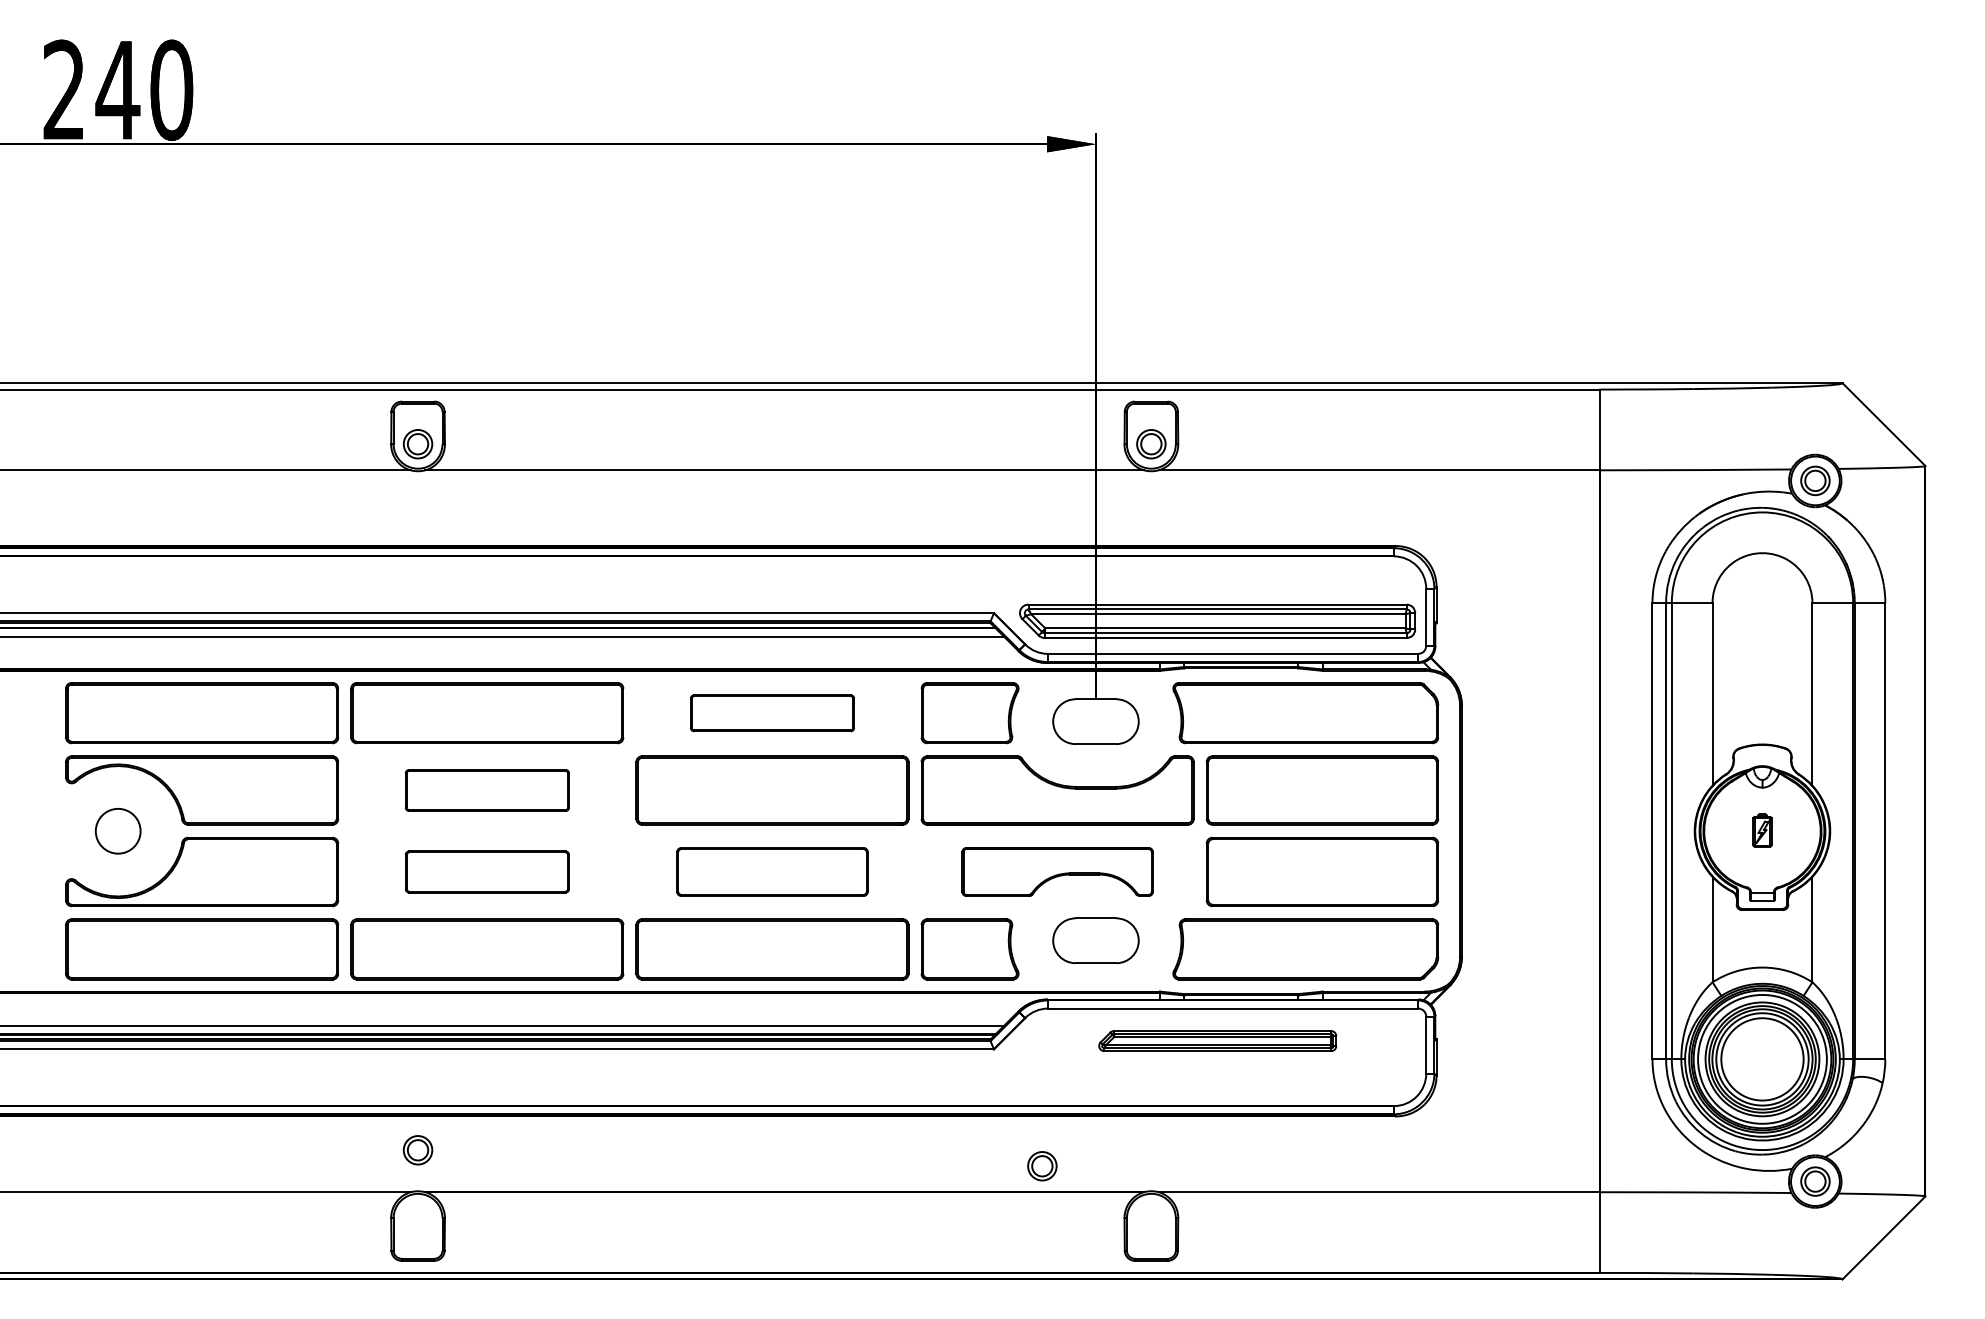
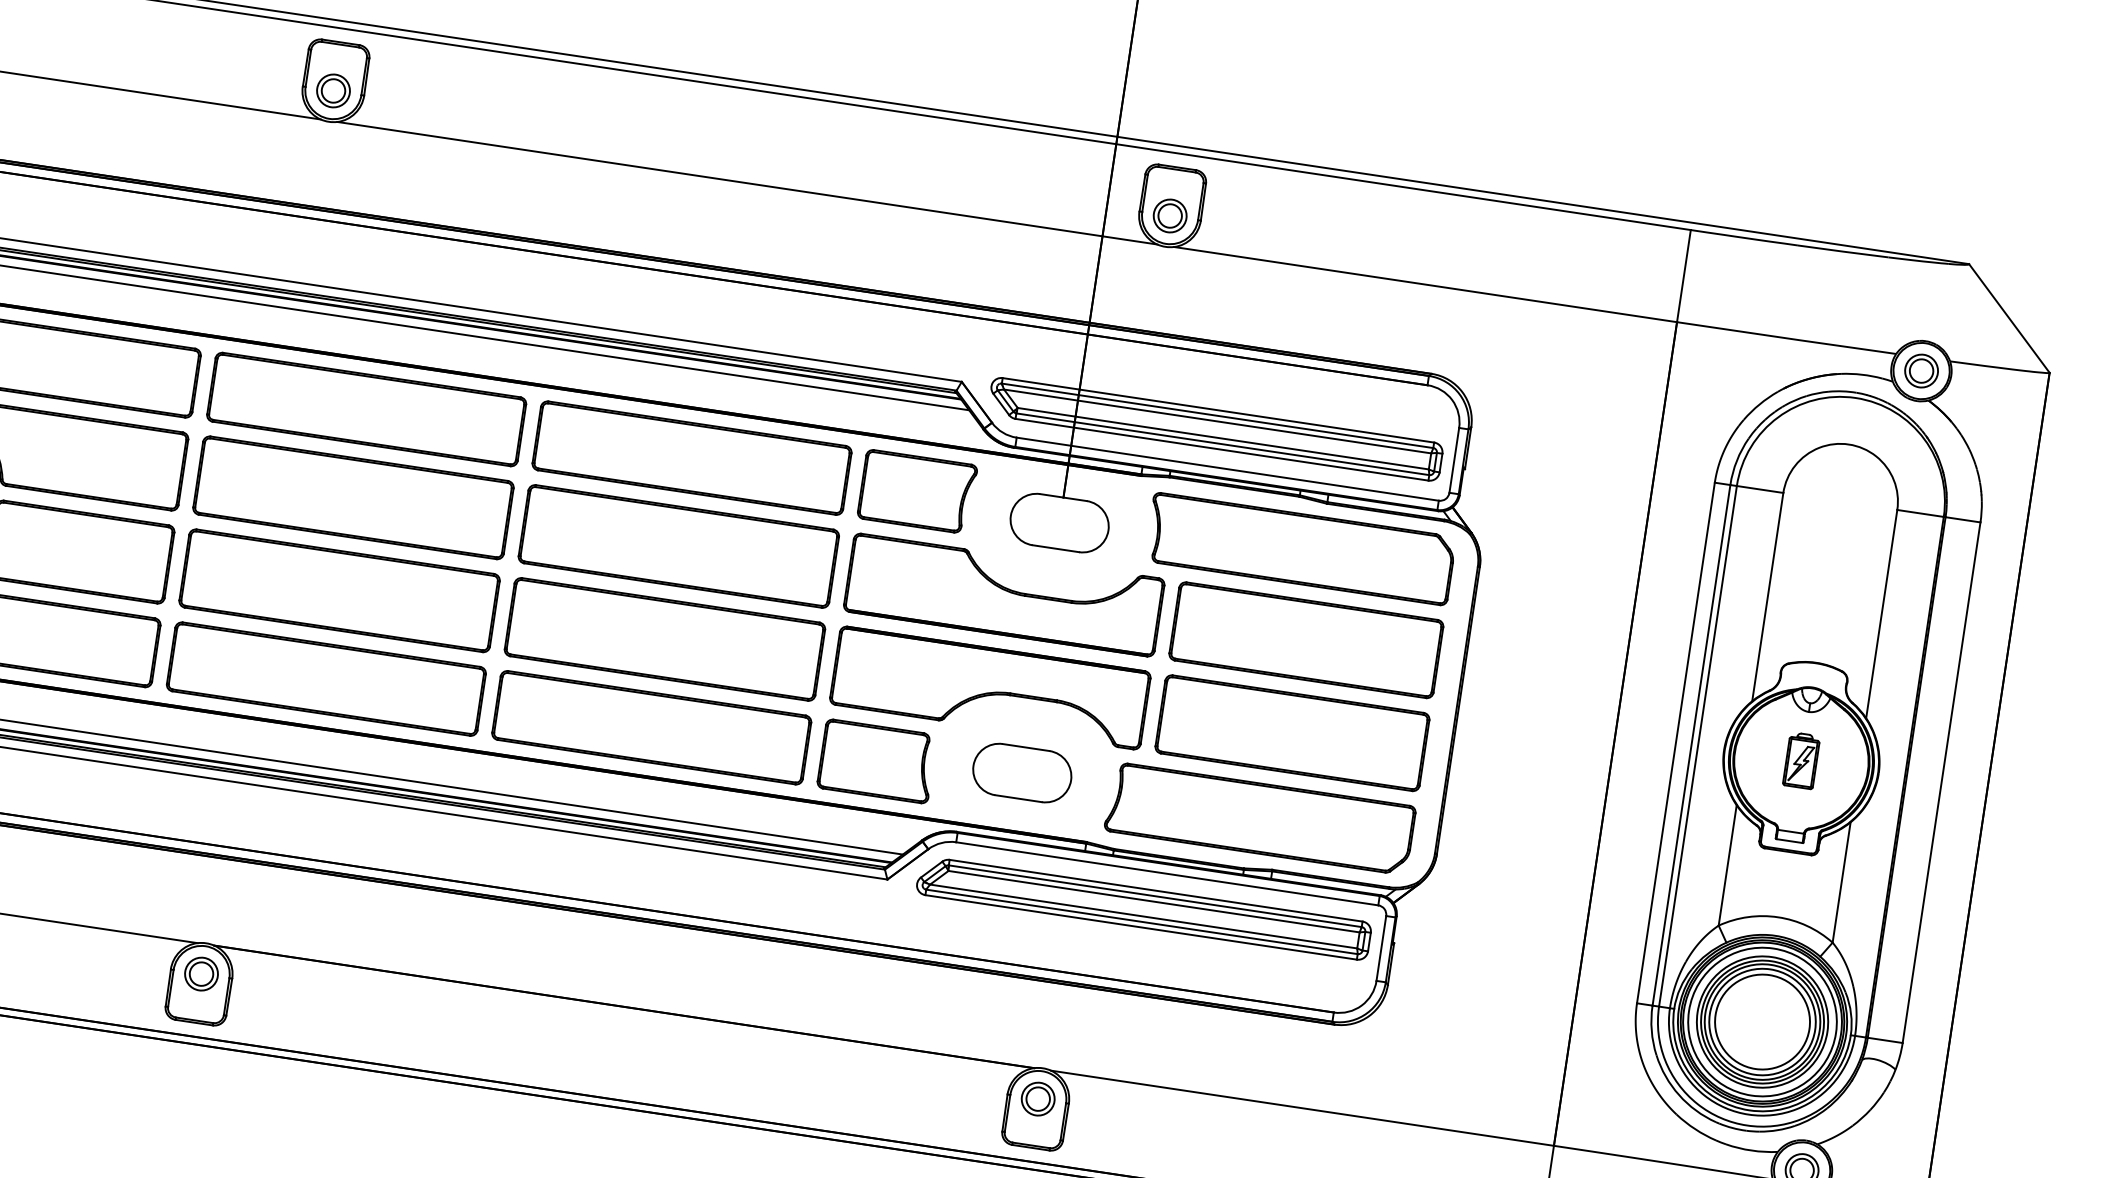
part: (772, 713) -> (692, 458), size x1.67
part: (487, 790) -> (353, 497), size x1.67
part: (1762, 830) -> (1801, 760), size x1.43
part: (487, 871) -> (339, 590), size x1.67
part: (772, 871) -> (665, 638), size x1.43
part: (1057, 871) -> (990, 687), size x1.43
part: (1217, 1040) -> (1143, 907), size x1.67
part: (417, 1150) -> (200, 974), moved
part: (1042, 1166) -> (1038, 1099), moved

